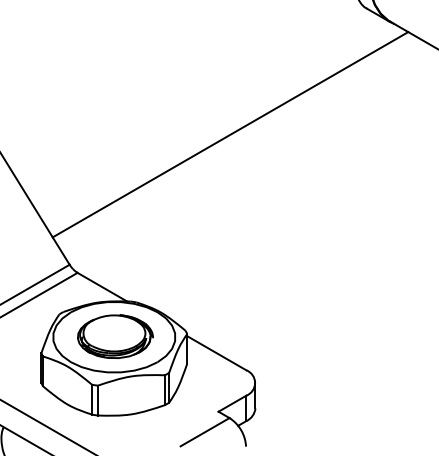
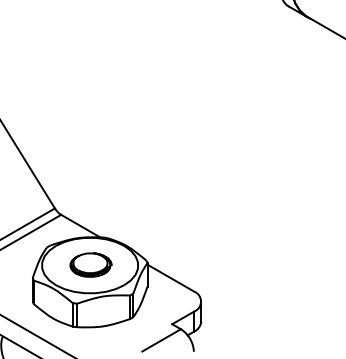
line: (230, 134) -> (181, 105), removed
part: (115, 336) -> (91, 264), size x0.7

